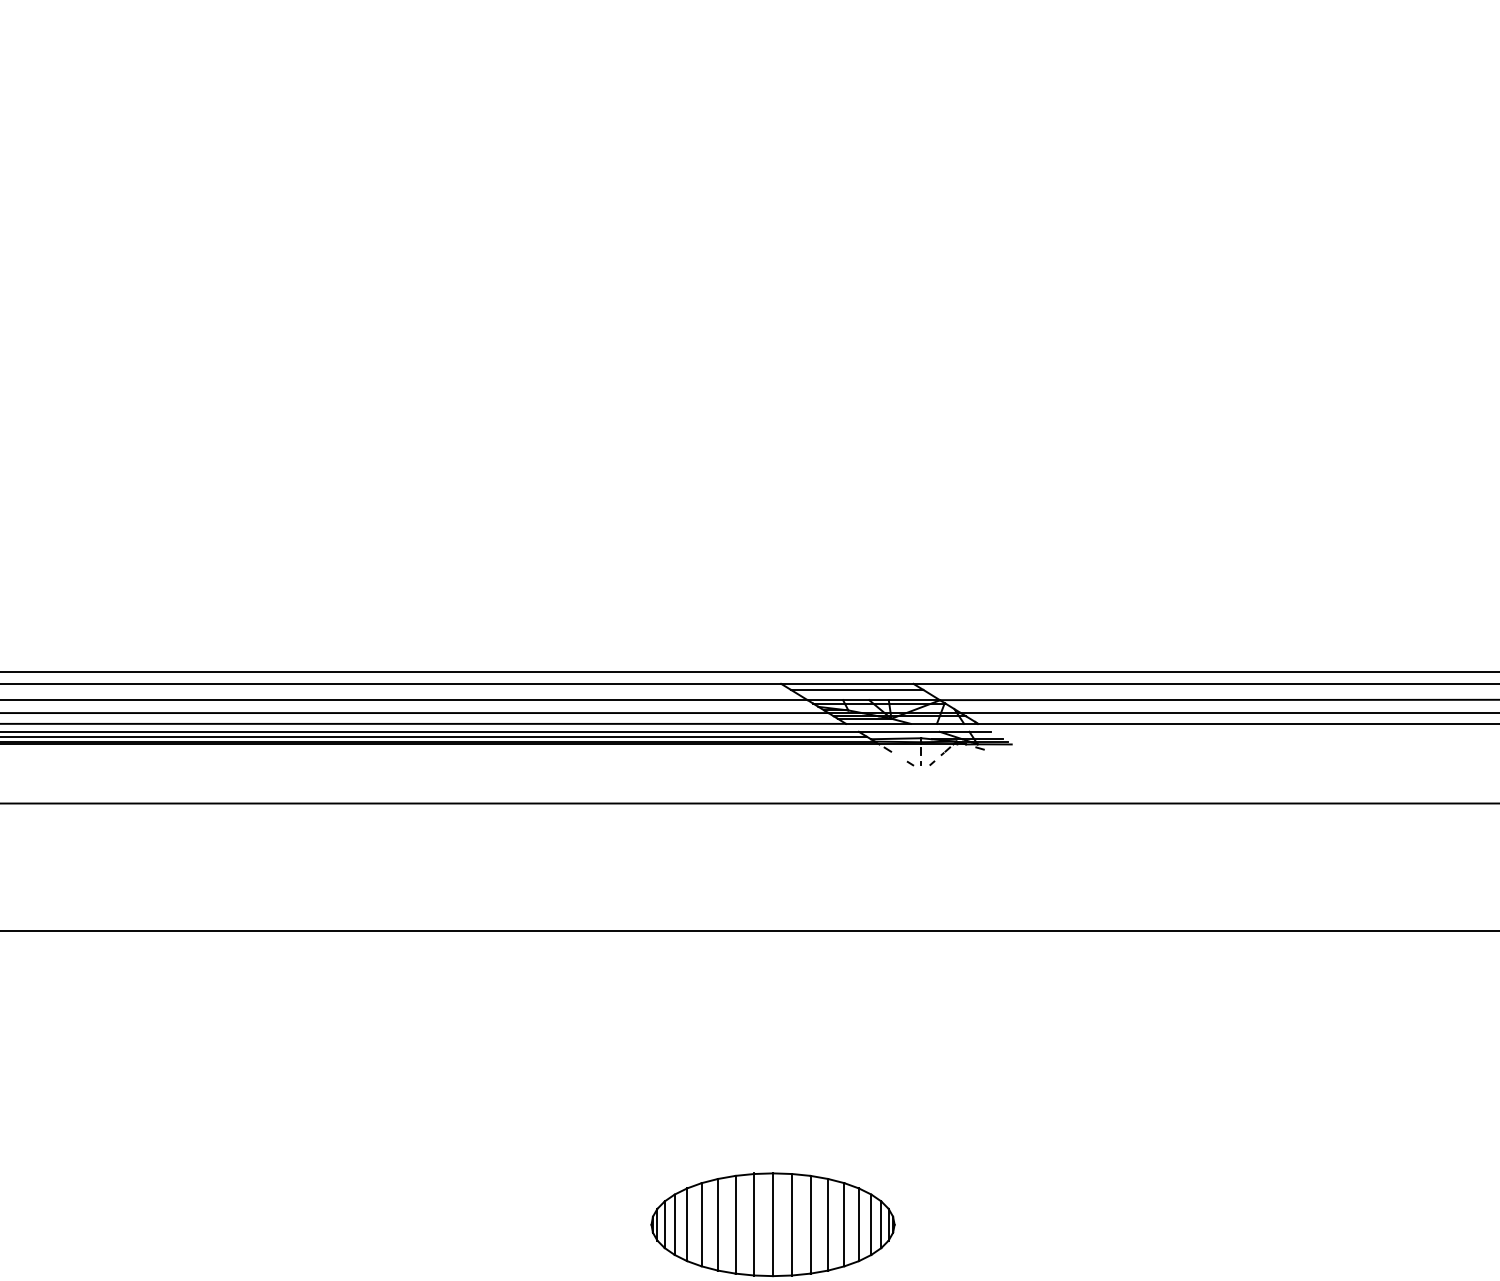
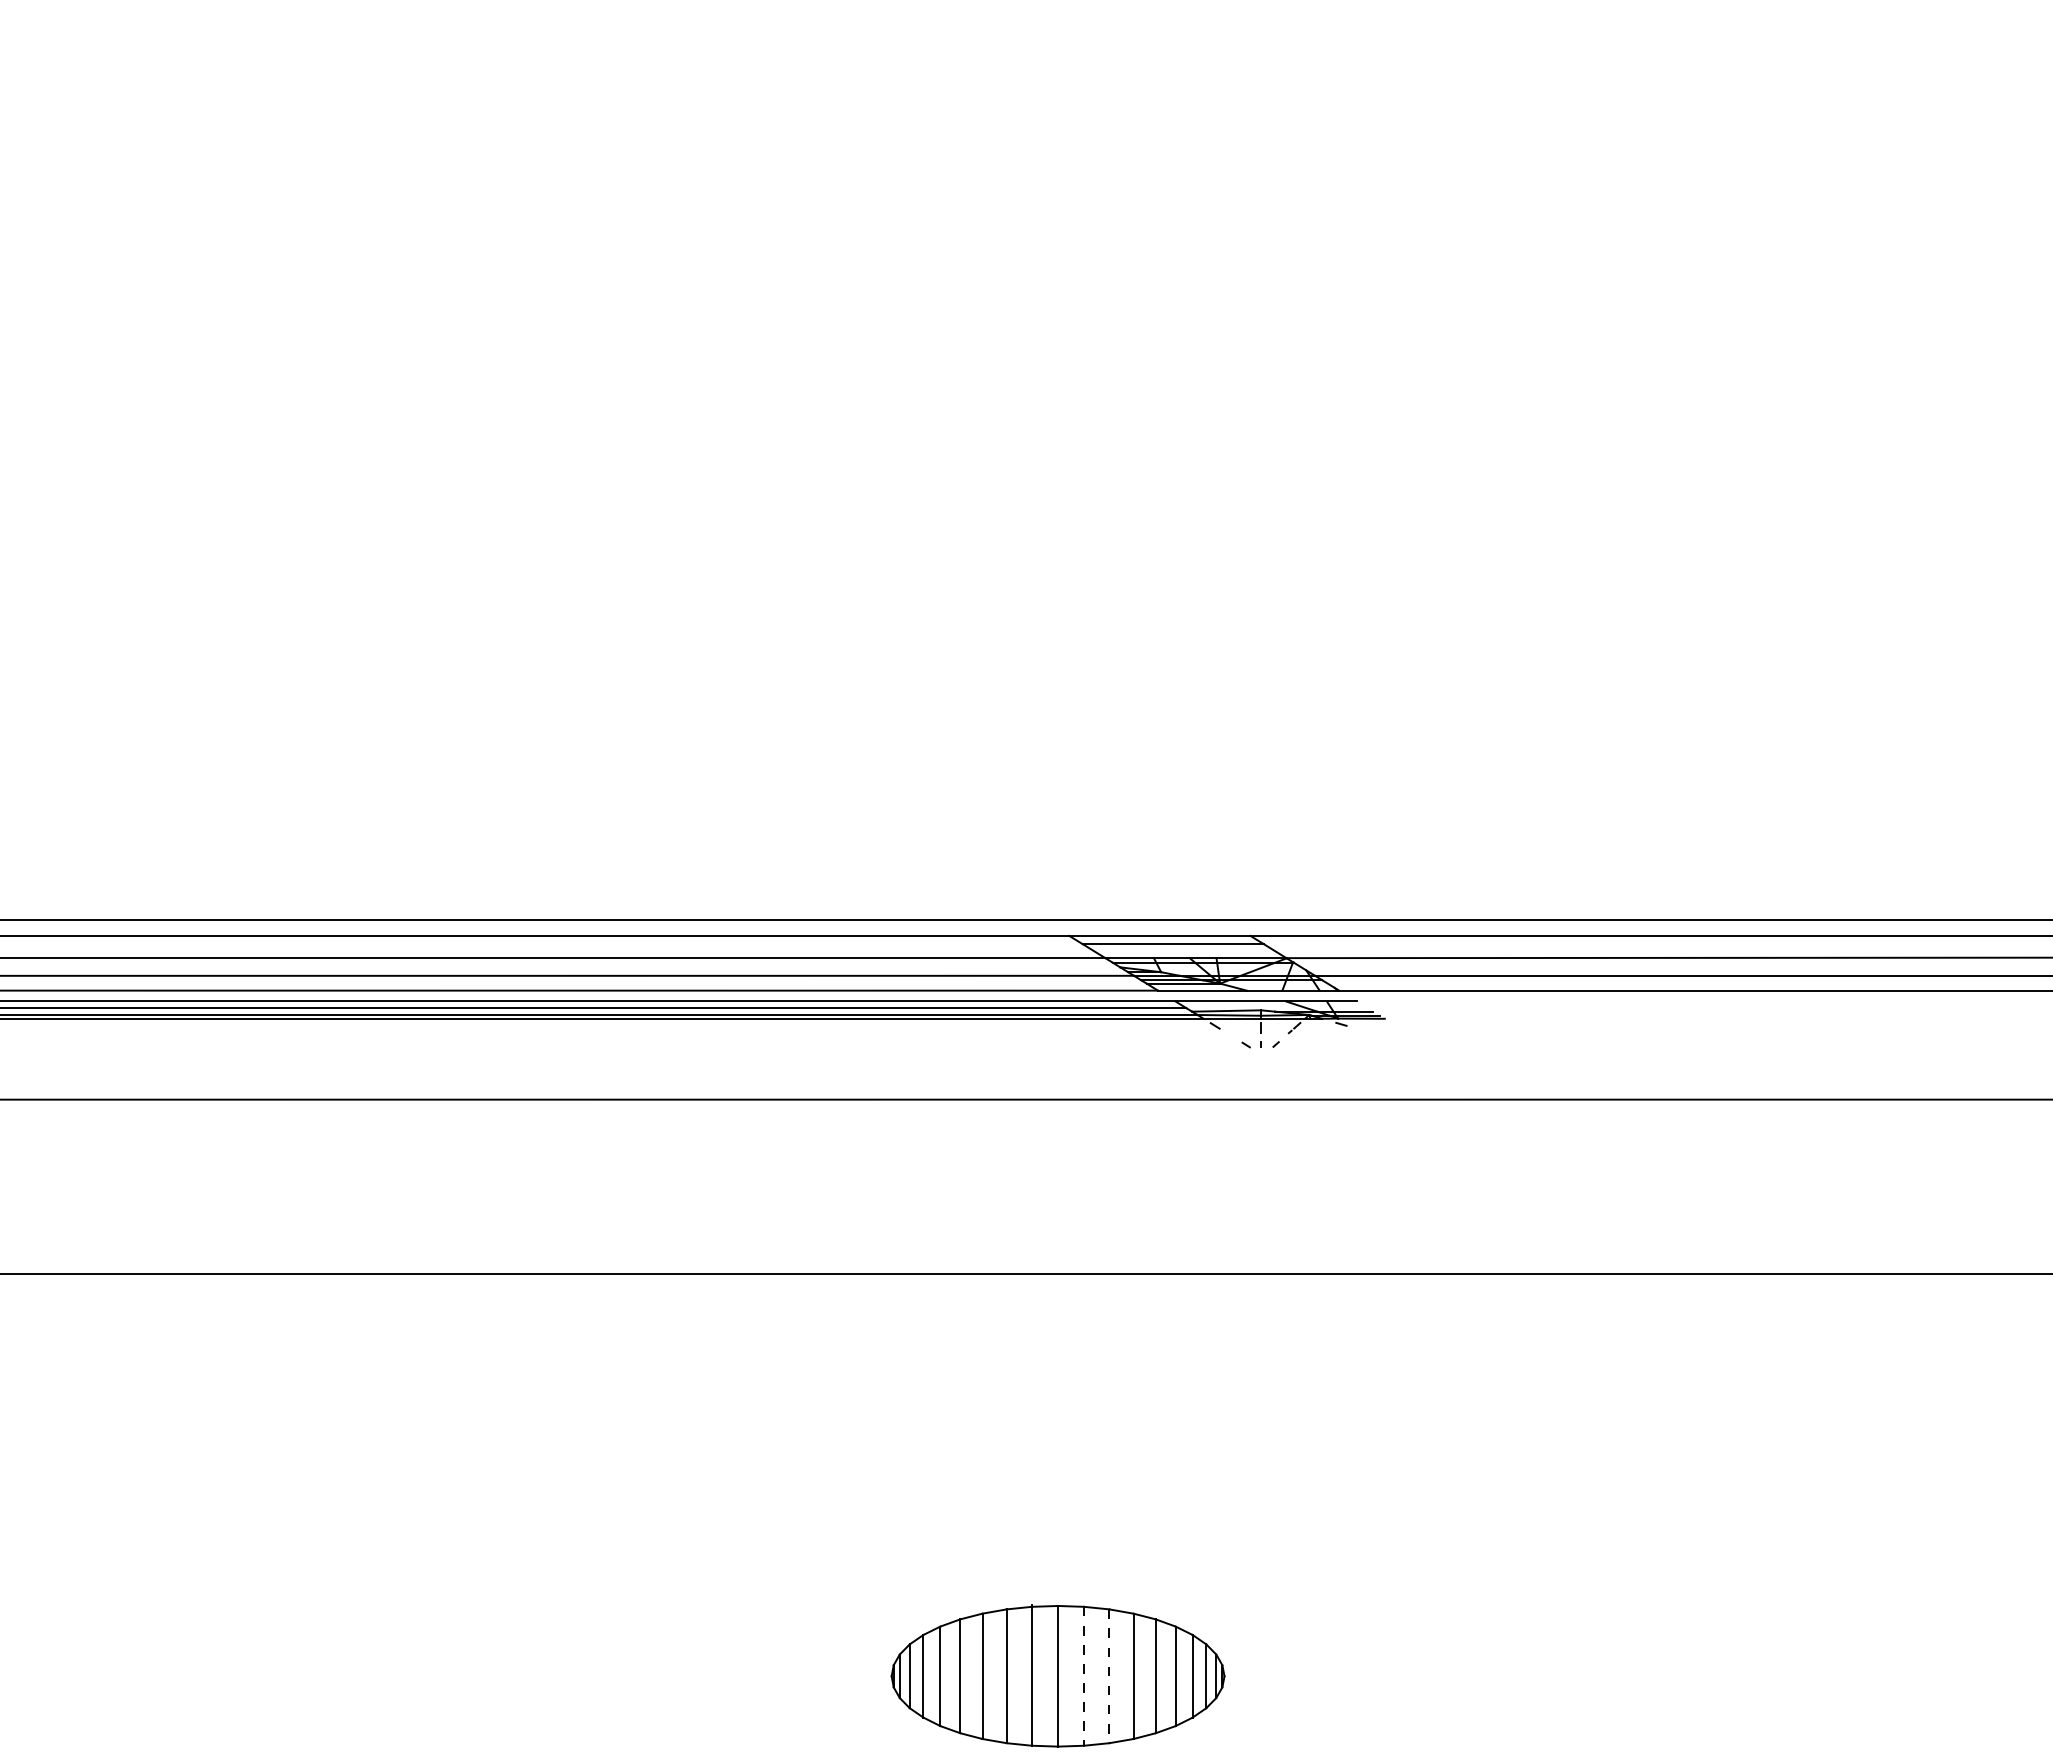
line: (792, 1224) -> (1084, 1675), solid -> dashed
line: (810, 1224) -> (1109, 1675), solid -> dashed

